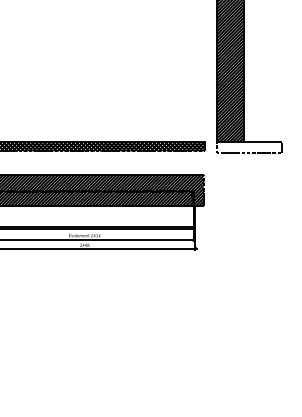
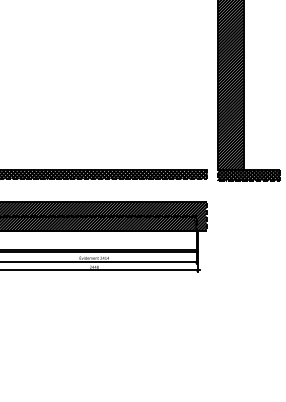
hatch: (248, 147) -> (248, 175), added

